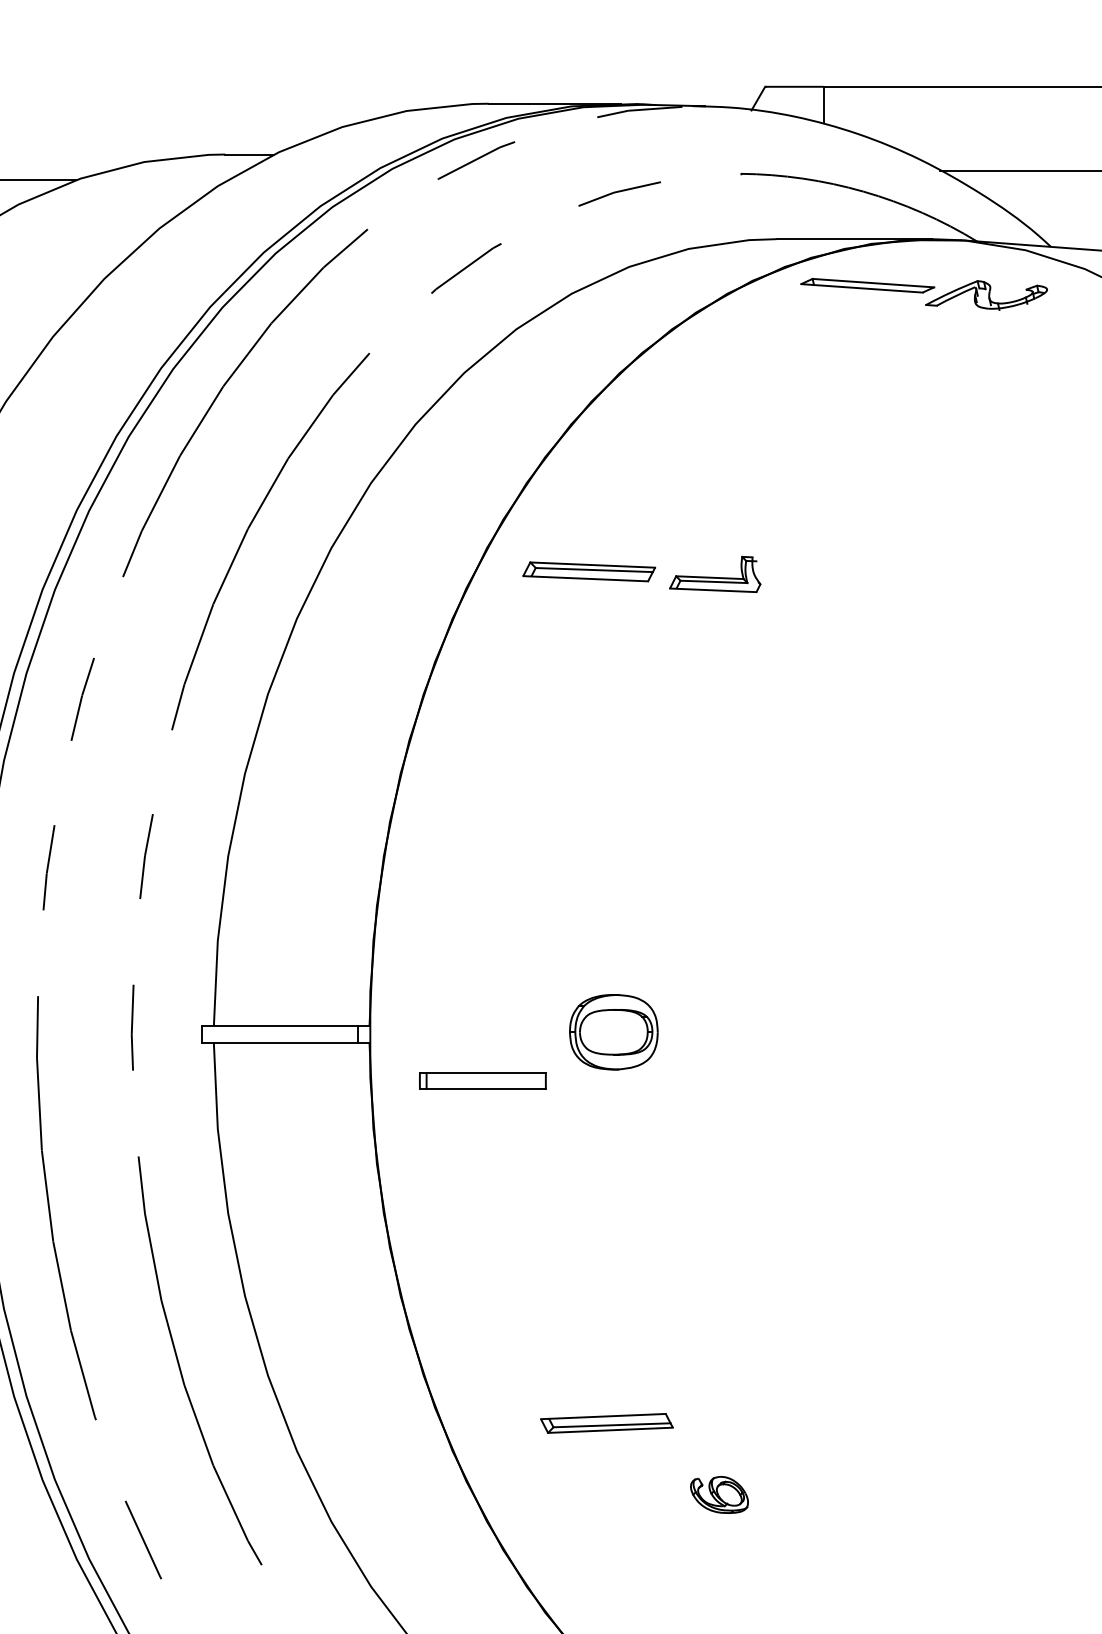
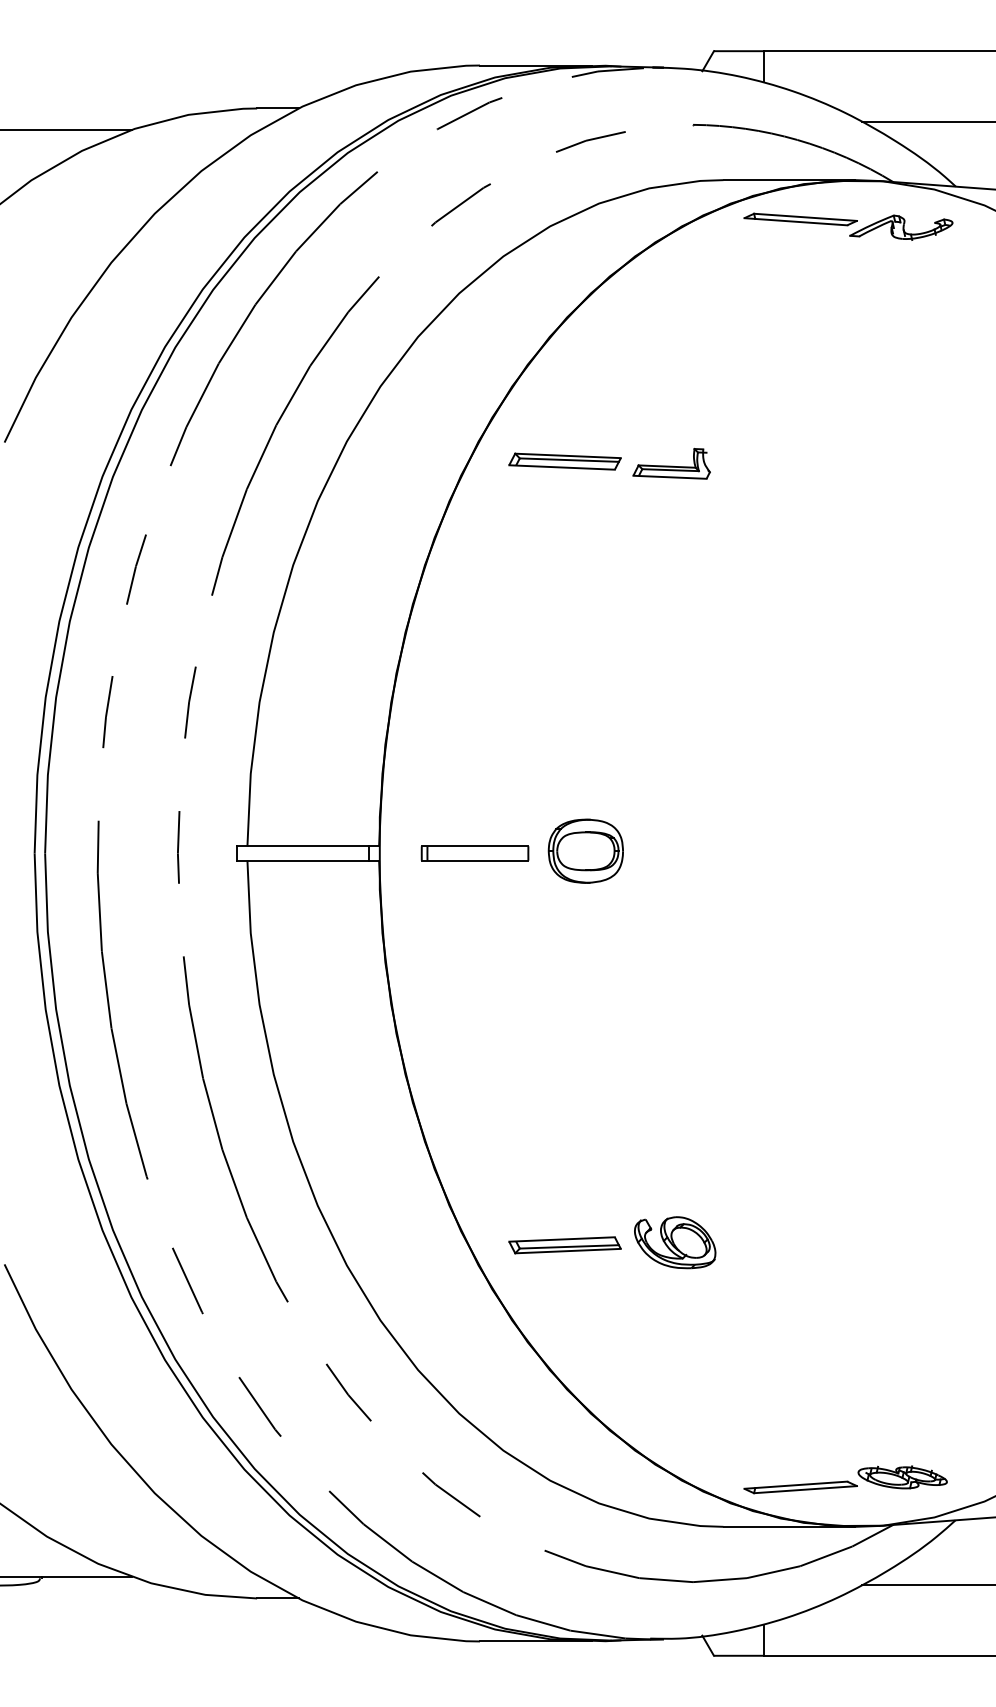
part: (482, 1080) -> (474, 853), moved
part: (606, 1423) -> (564, 1245), moved
part: (719, 1494) -> (675, 1242), size x1.67

